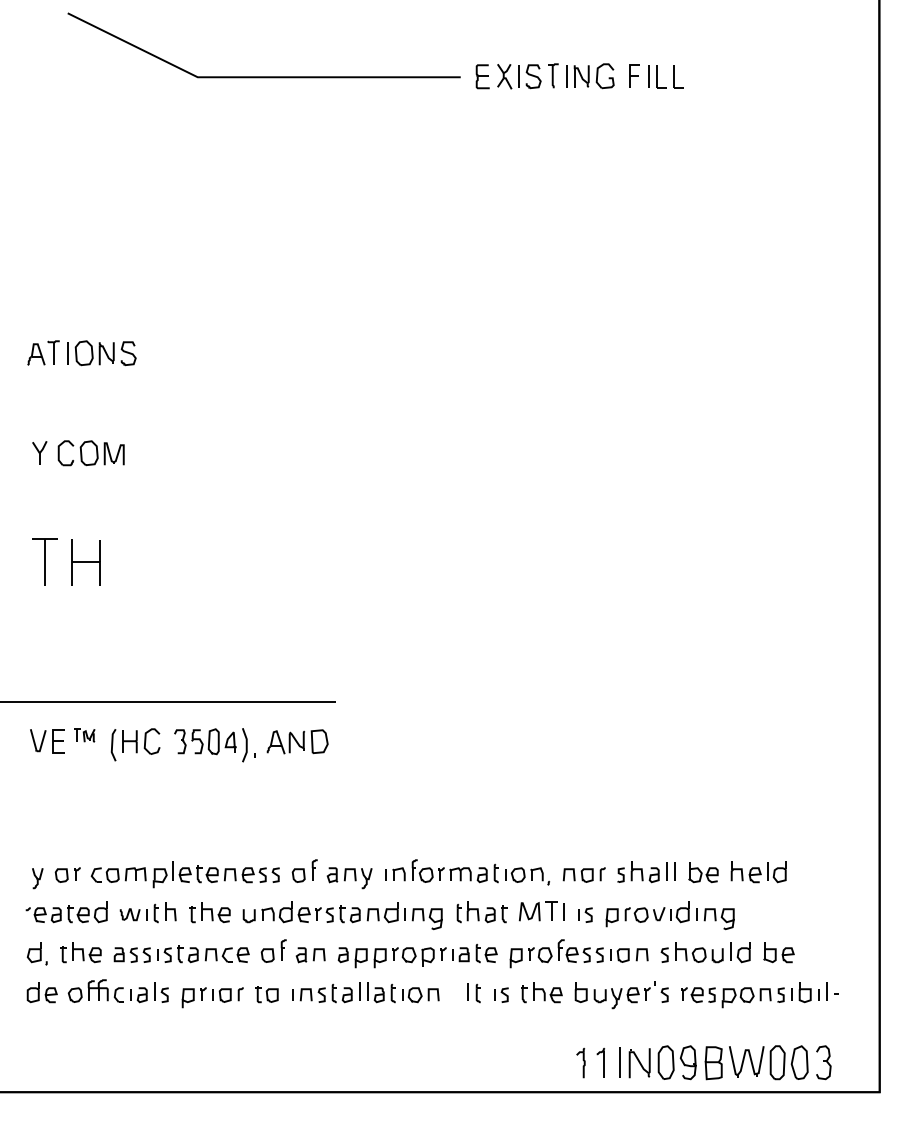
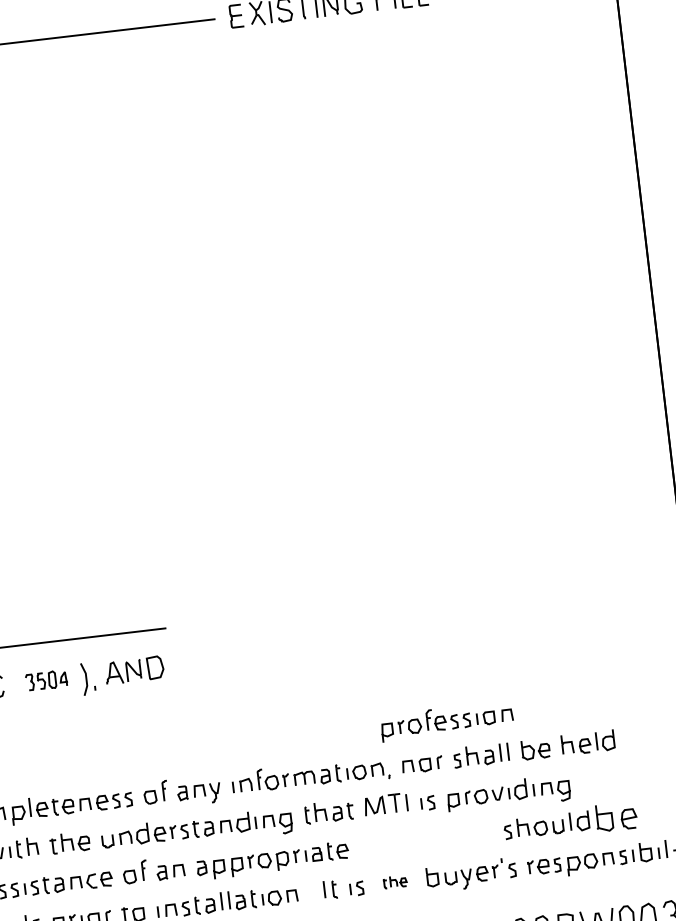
part: (205, 741) -> (46, 680), size x0.7
part: (778, 952) -> (616, 817), size x1.4
part: (578, 953) -> (446, 721), moved
part: (541, 992) -> (394, 881), size x0.6

